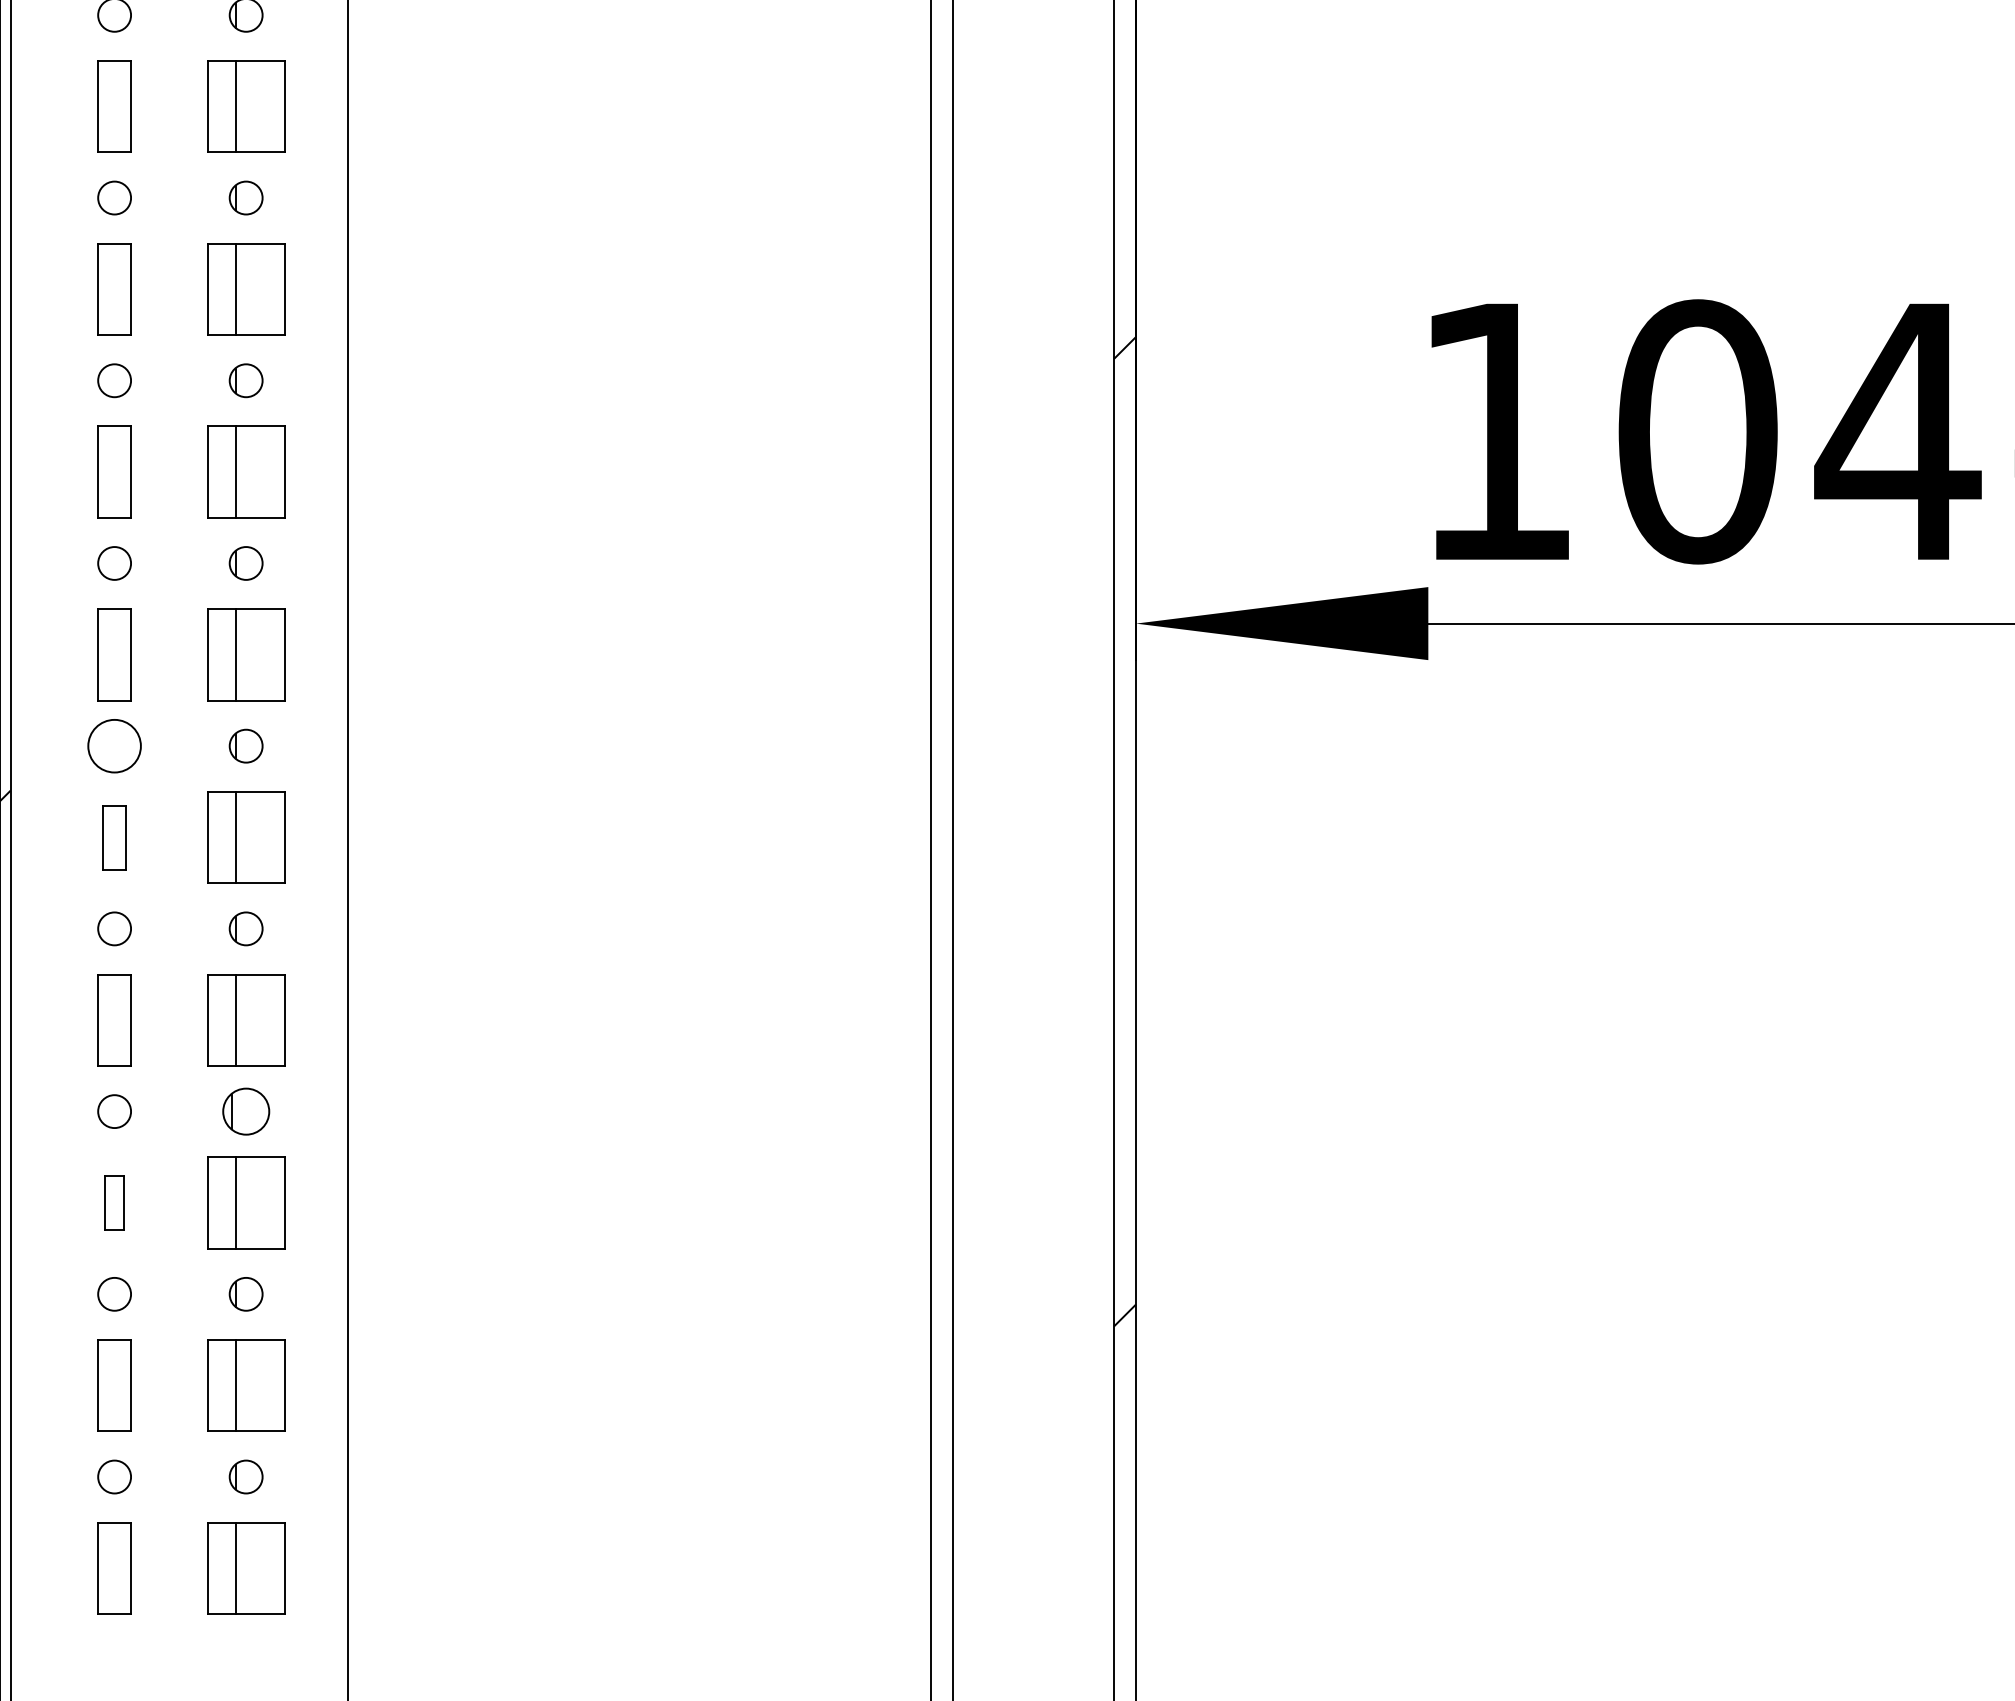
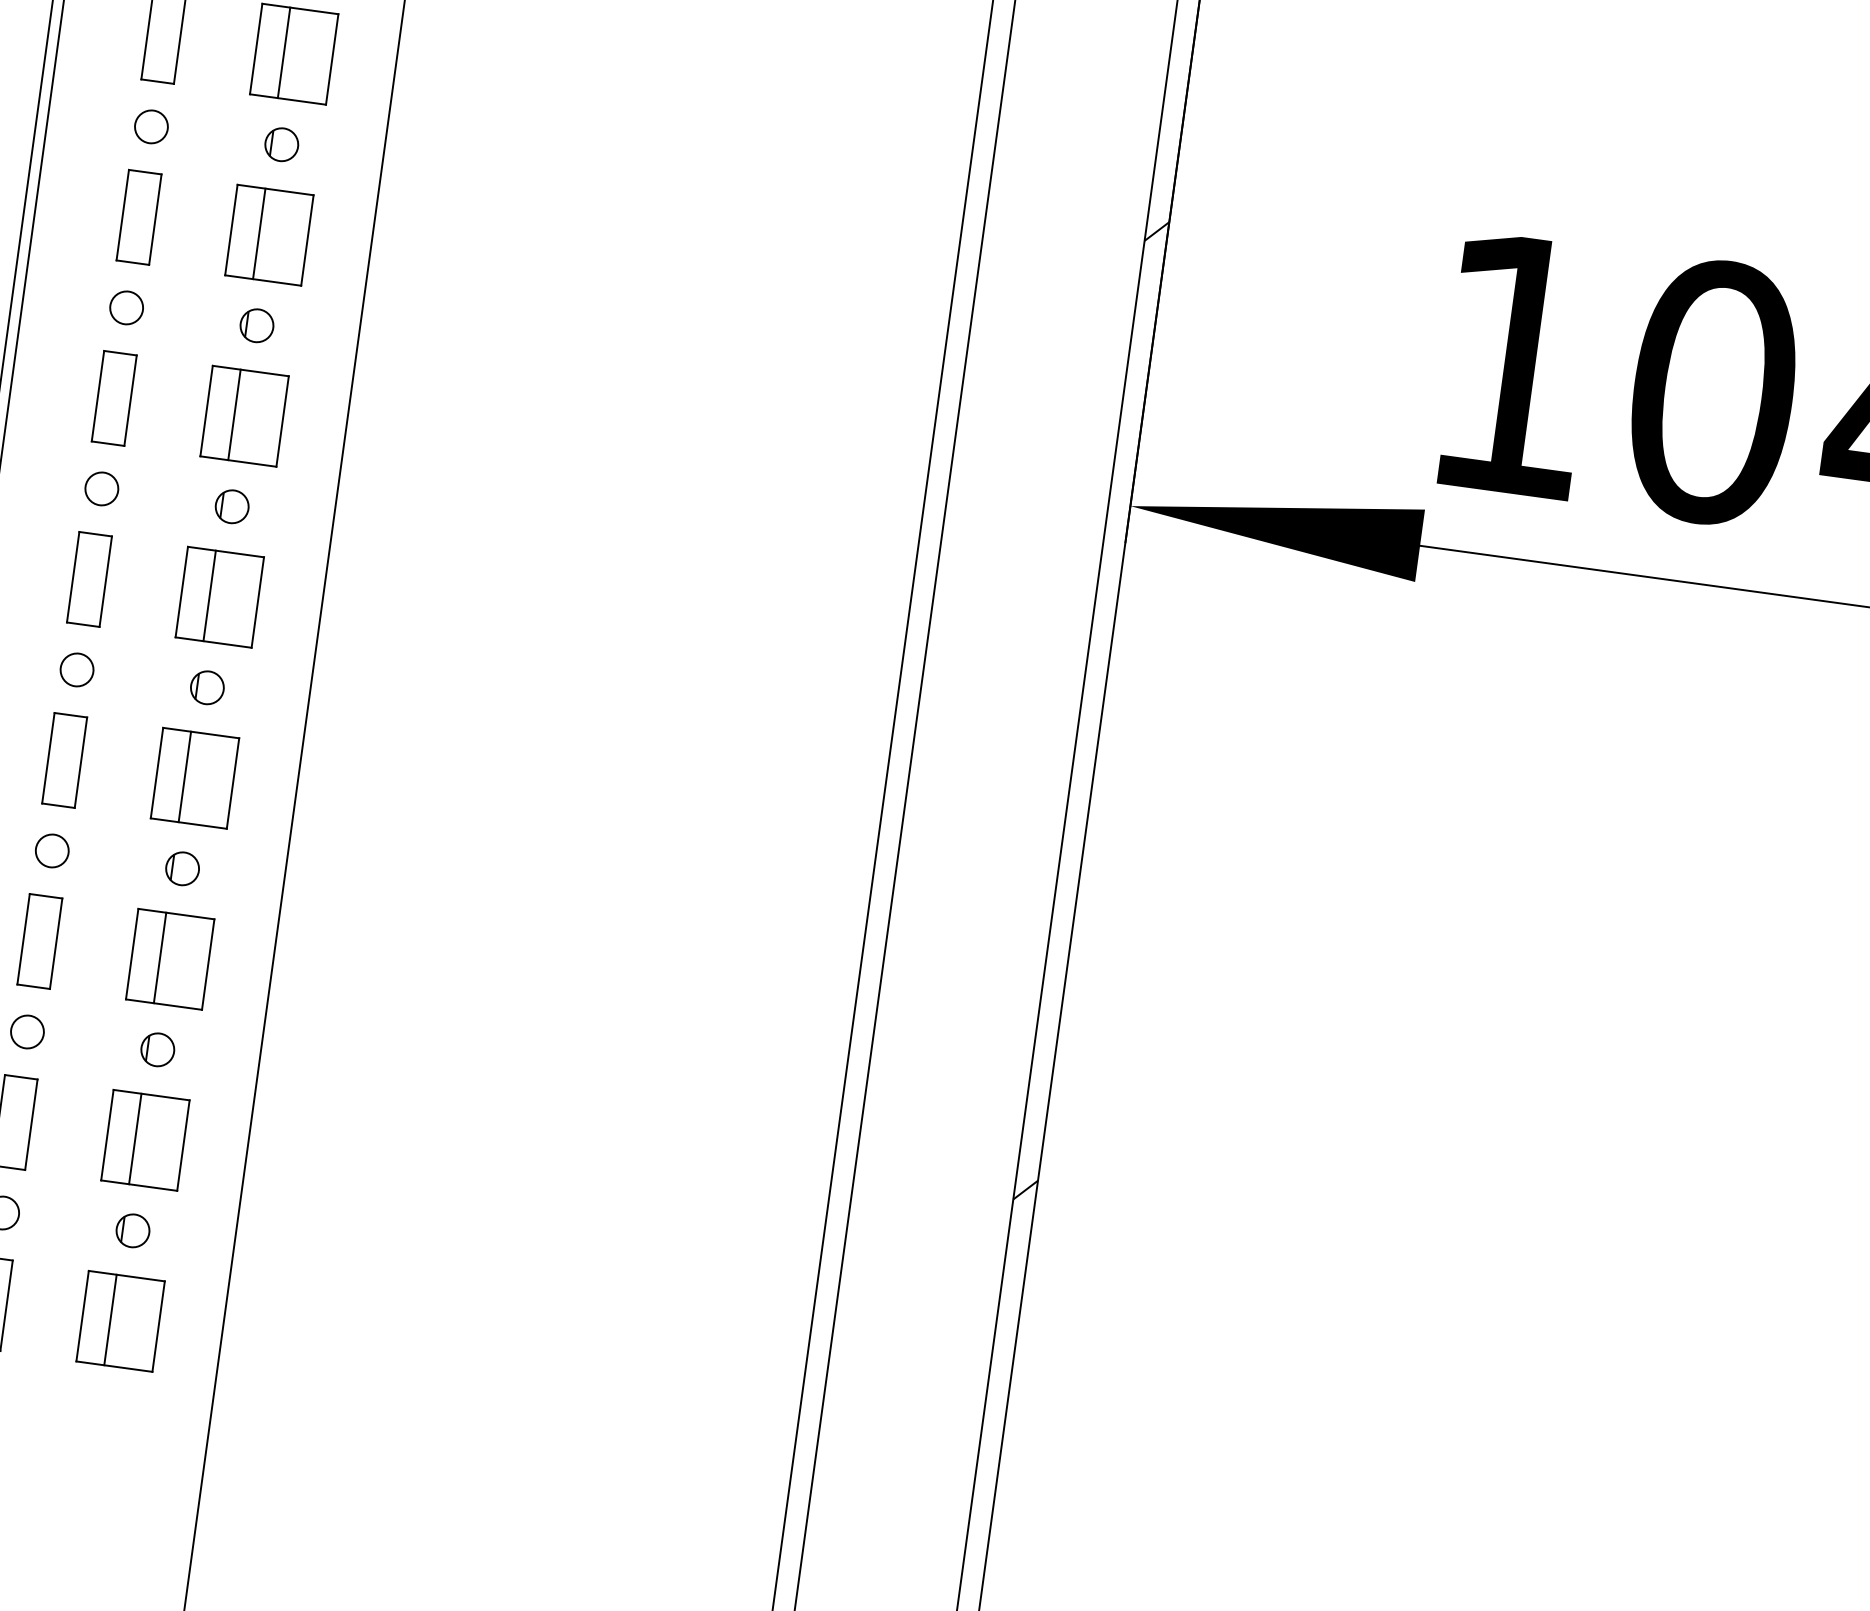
circle: (114, 745) -> (101, 488), size x0.62
part: (114, 837) -> (89, 579), size x1.43
part: (245, 1111) -> (181, 868), size x0.71
part: (114, 1202) -> (39, 941), size x1.67

